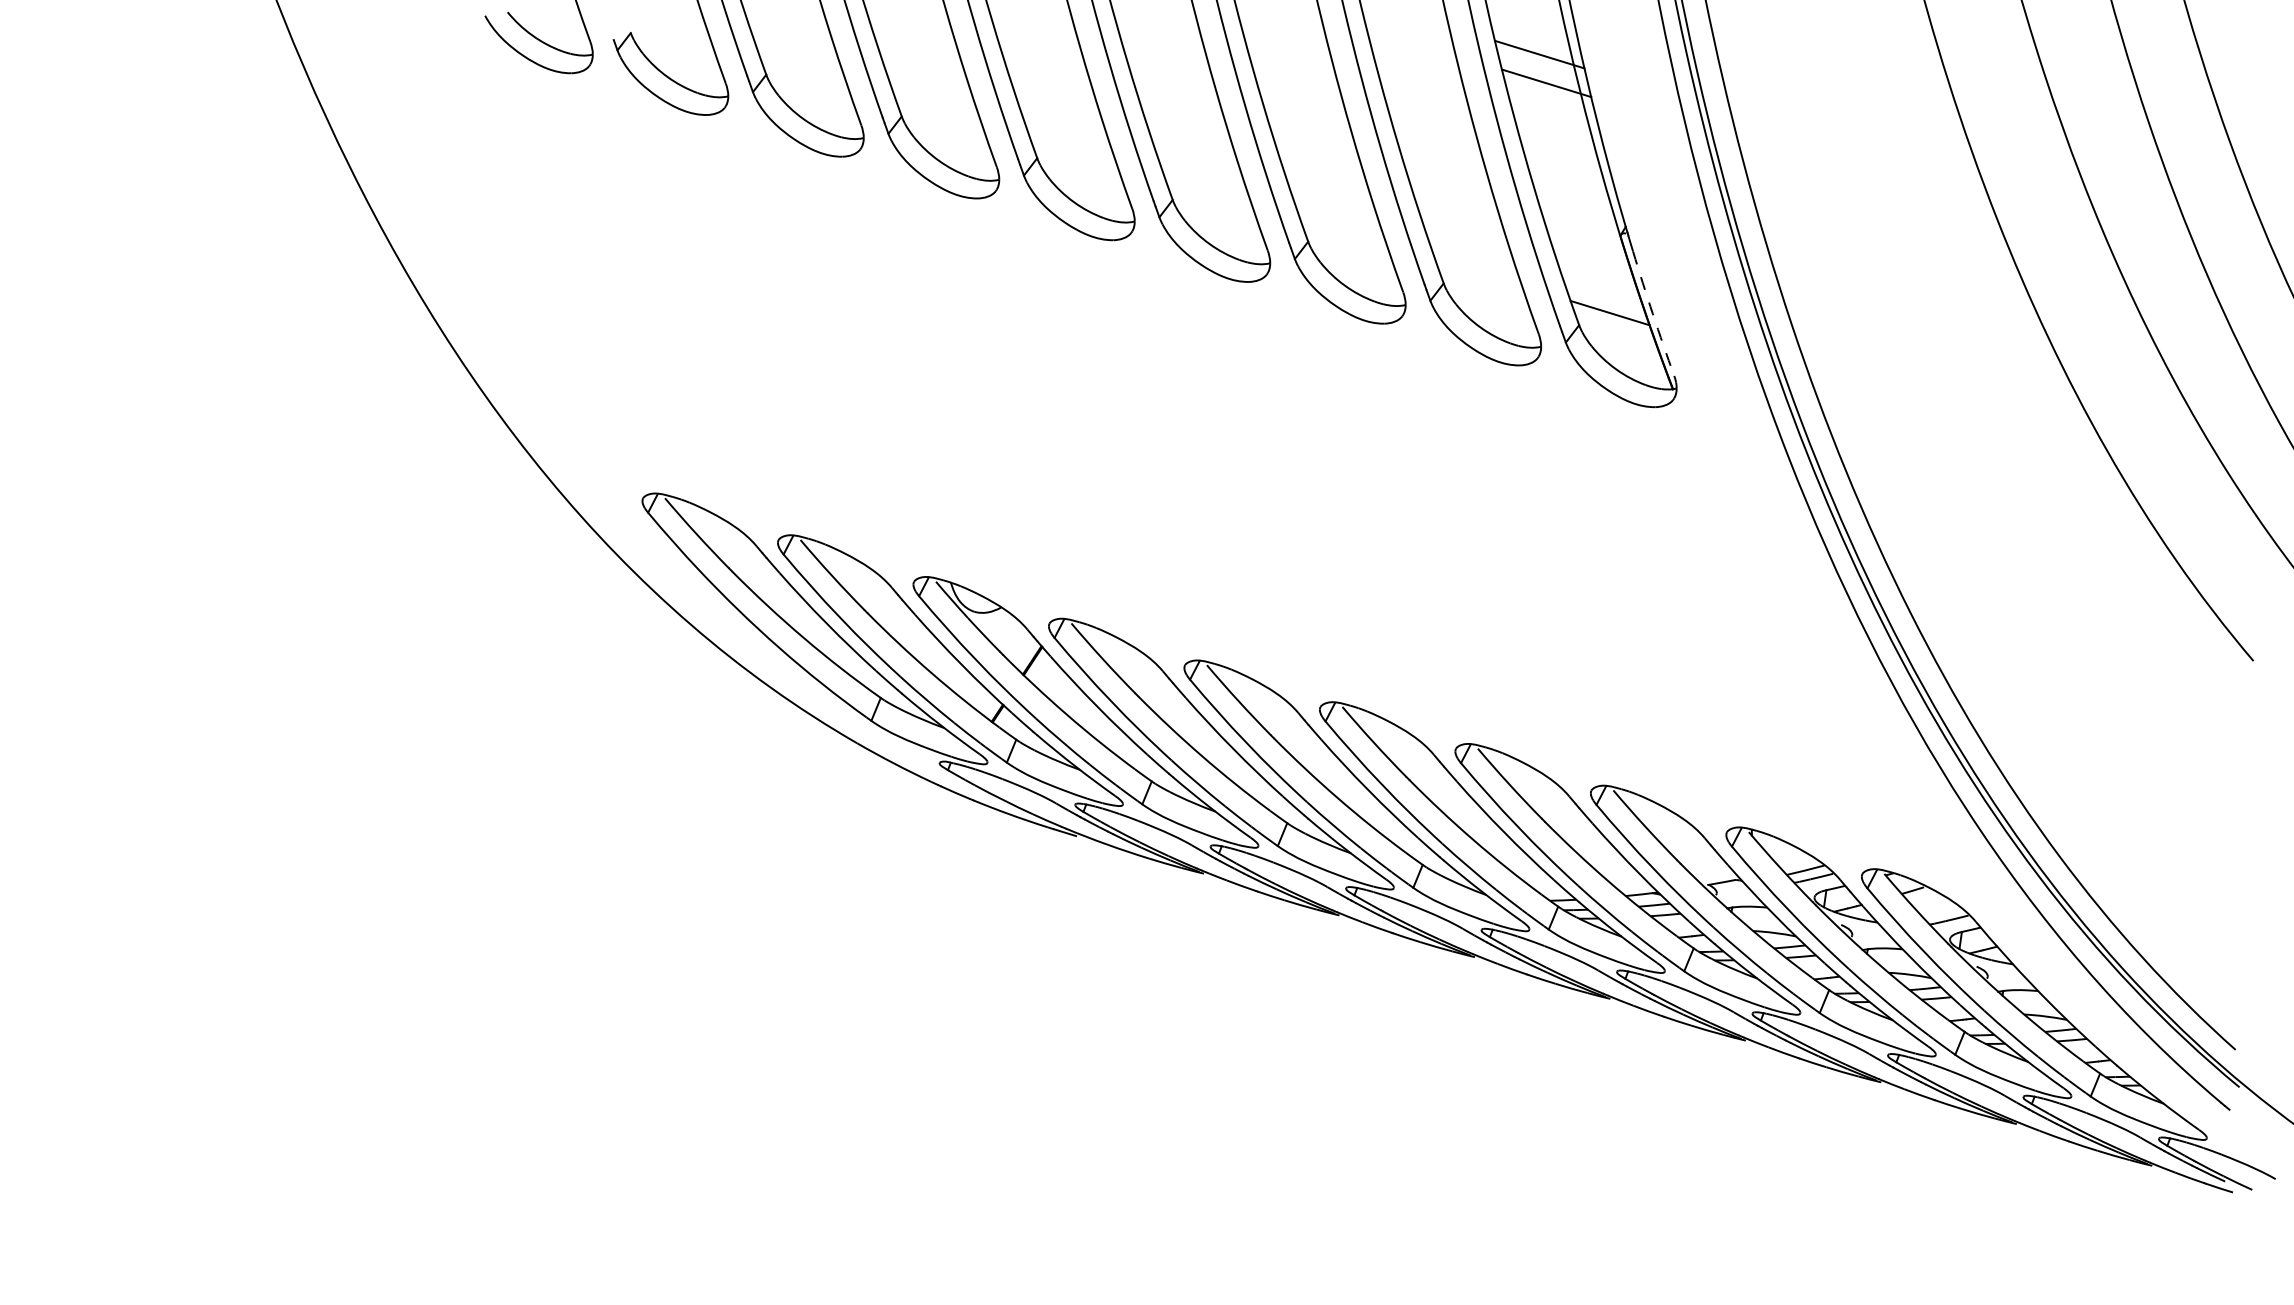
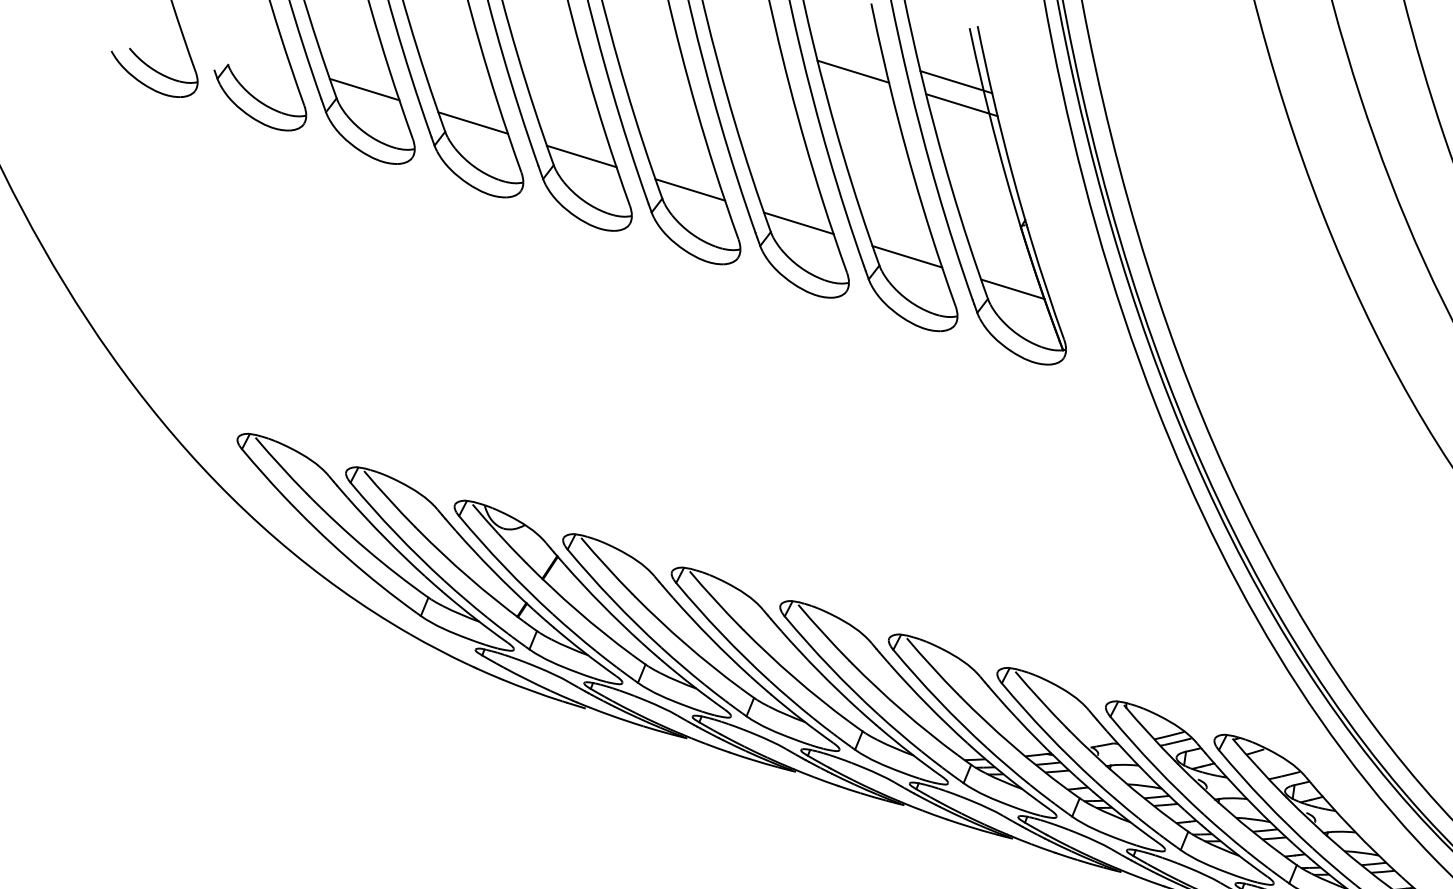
line: (1410, 41) -> (852, 71), added
line: (800, 63) -> (364, 89), added
line: (936, 105) -> (473, 122), added
line: (1071, 147) -> (581, 156), added
line: (1207, 188) -> (690, 189), added
line: (1342, 230) -> (798, 223), added
line: (1478, 272) -> (907, 256), added
arc: (1652, 314) -> (1046, 290), dashed -> solid

